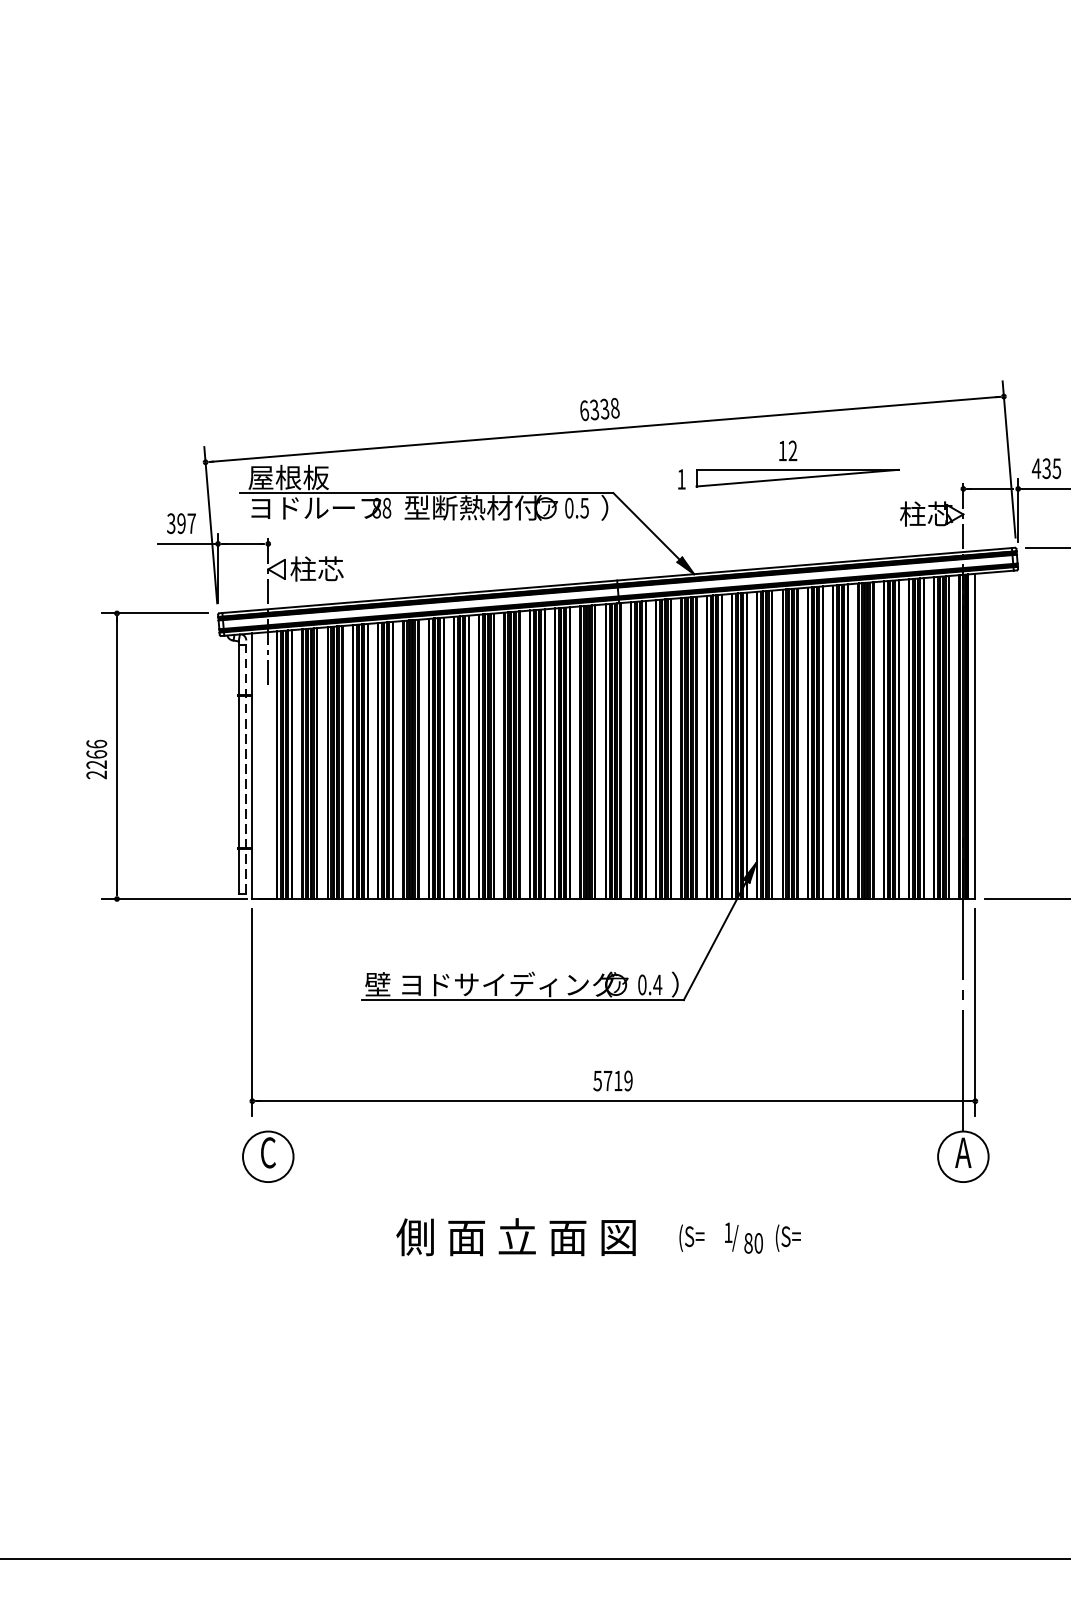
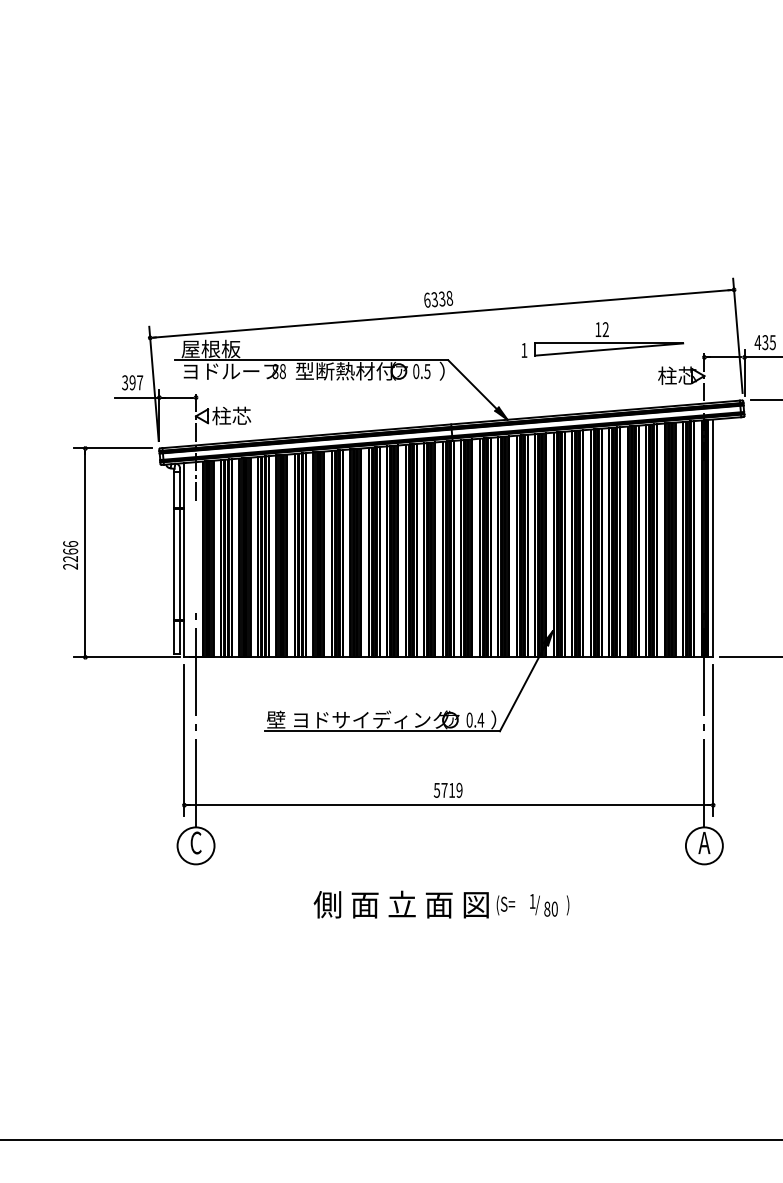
part: (789, 464) -> (603, 339), moved
line: (245, 766) -> (179, 560), dashed -> solid
line: (268, 984) -> (196, 719), added
text: (514, 1236) -> (400, 904), moved
text: (787, 1238) -> (575, 905), (S= -> )

